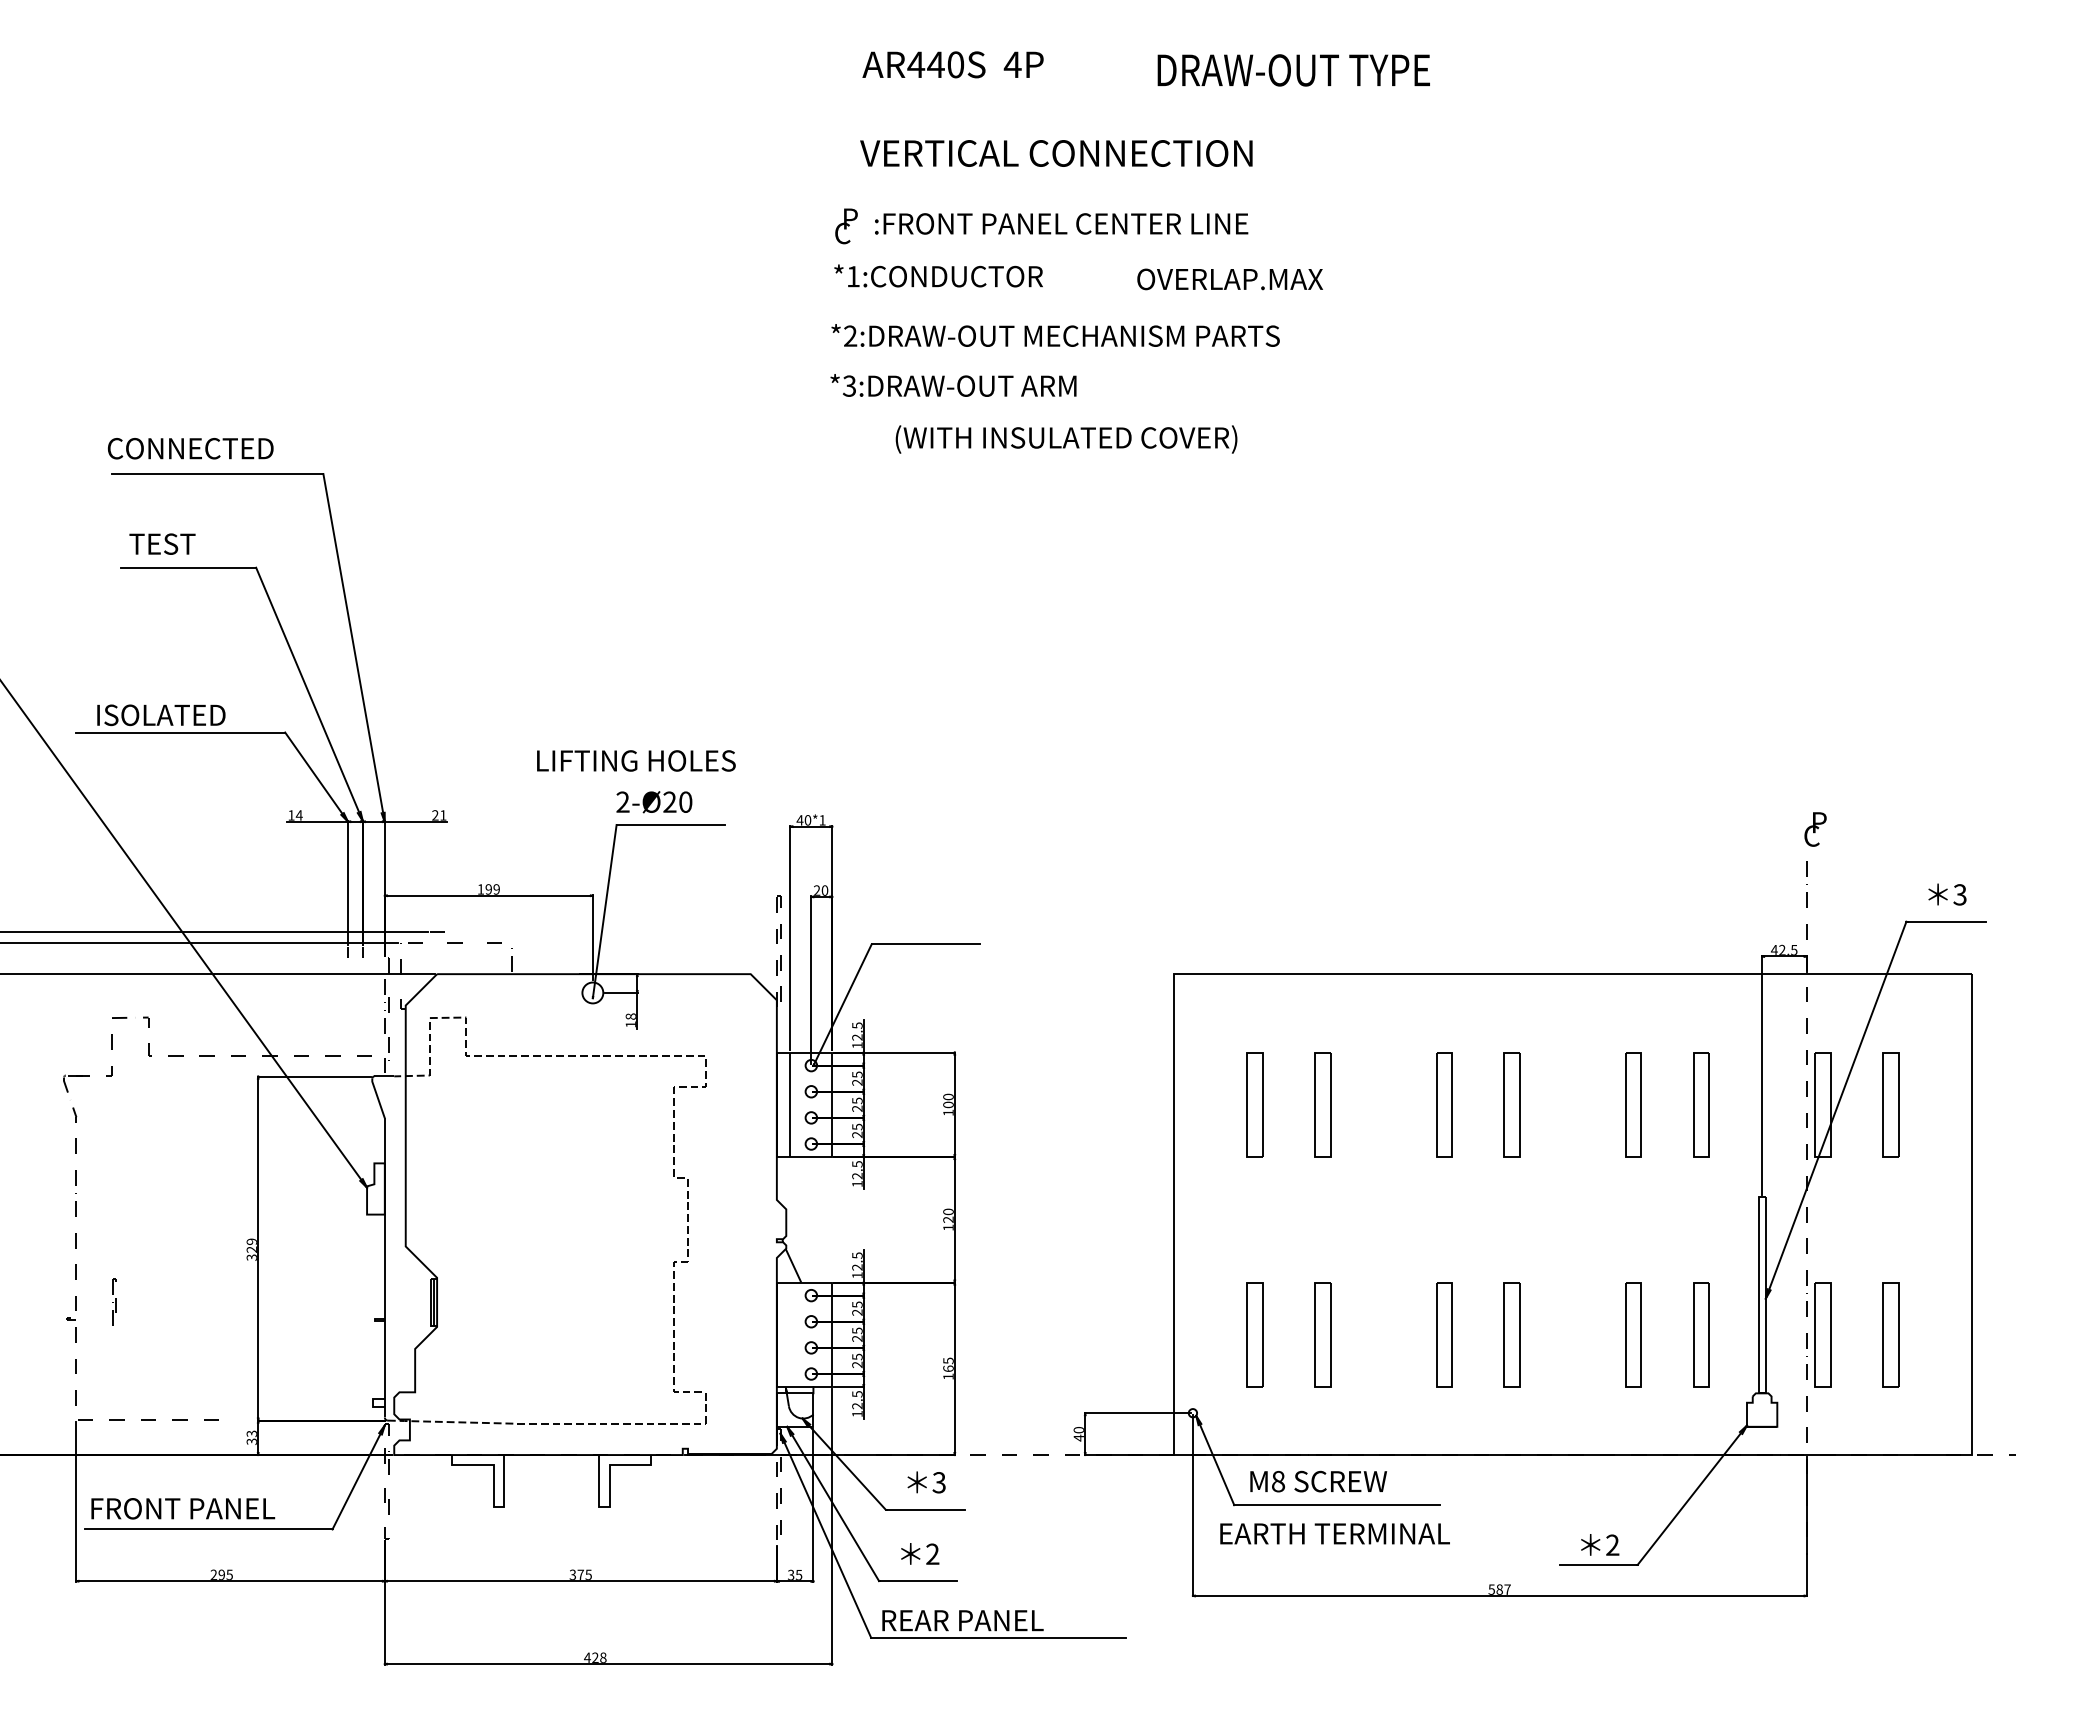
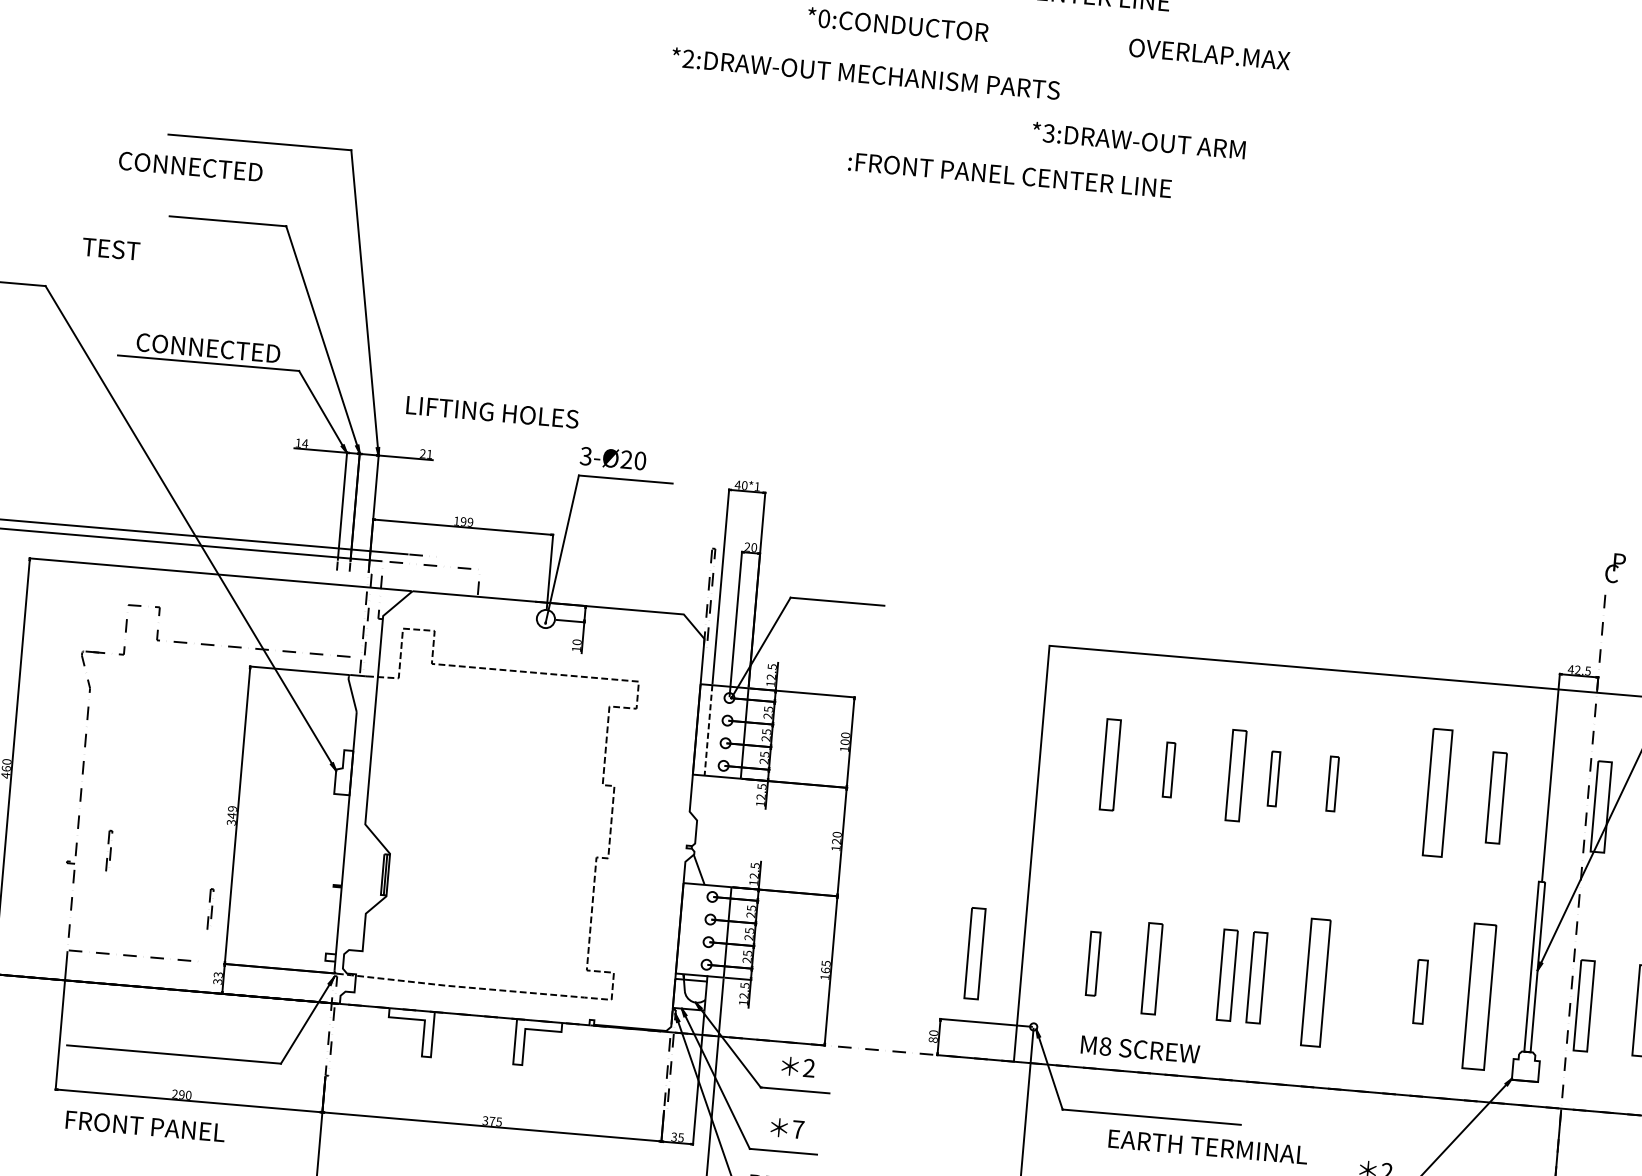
text: (853, 276) -> (824, 18), *1:CONDUCTOR -> *0:CONDUCTOR
text: (1229, 279) -> (1209, 54), moved
text: (1055, 335) -> (865, 73), moved
text: (953, 385) -> (1138, 140), moved
text: (1081, 439) -> (1009, 176), (WITH INSULATED COVER) -> :FRONT PANEL CENTER LINE
text: (190, 448) -> (190, 166), moved
text: (162, 543) -> (111, 248), moved
text: (178, 715) -> (208, 348), ISOLATED -> CONNECTED
text: (636, 760) -> (492, 411), moved
text: (622, 802) -> (585, 456), 2-Ø20 -> 3-Ø20
text: (630, 1016) -> (576, 642), 18 -> 10
part: (1322, 1104) -> (1168, 769), size x0.6
part: (1400, 1104) -> (1236, 775), added
part: (1444, 1104) -> (1274, 778), size x0.6
part: (1511, 1104) -> (1332, 783), size x0.6
part: (1633, 1104) -> (1437, 792), size x1.4
line: (790, 1105) -> (708, 731), solid -> dashed
text: (251, 1249) -> (231, 815), 329 -> 349
part: (1118, 1334) -> (975, 953), added
part: (1254, 1334) -> (1092, 963), size x0.7
part: (1409, 1334) -> (1226, 974), added
part: (1511, 1334) -> (1315, 982), size x1.4
part: (1633, 1334) -> (1420, 991), size x0.7
part: (1701, 1334) -> (1479, 996), size x1.6
part: (236, 1358) -> (210, 908), added
text: (1078, 1437) -> (932, 1039), 40 -> 80
text: (1318, 1481) -> (1140, 1049), moved
text: (938, 1482) -> (808, 1068), 3 -> 2
text: (183, 1508) -> (145, 1126), moved
text: (1334, 1533) -> (1207, 1146), moved
text: (932, 1553) -> (798, 1128), 2 -> 7
text: (229, 1574) -> (188, 1095), 295 -> 290

